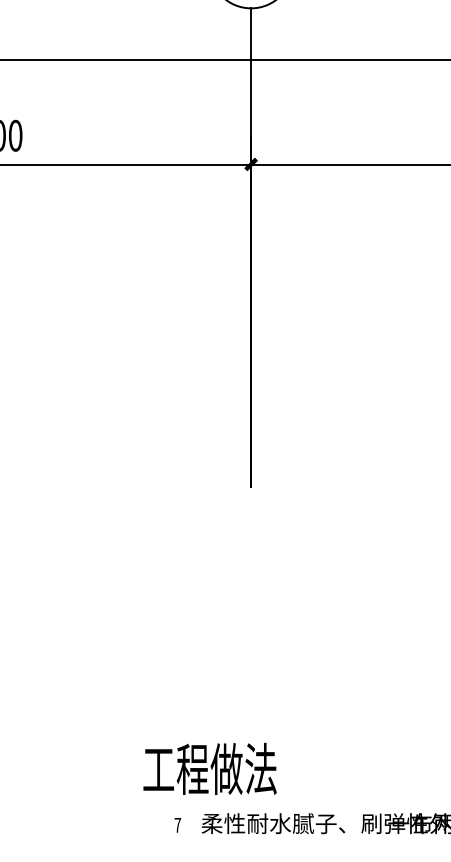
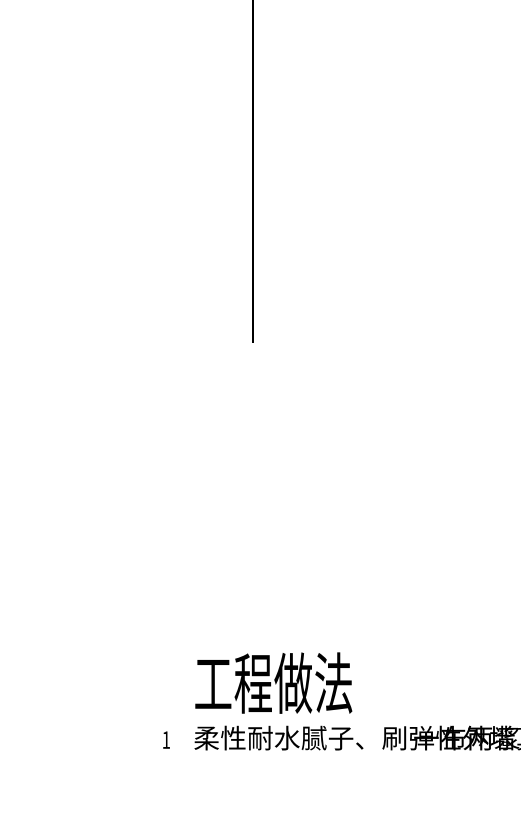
text: (209, 768) -> (273, 682), moved
text: (177, 825) -> (165, 740), 7 -> 1

